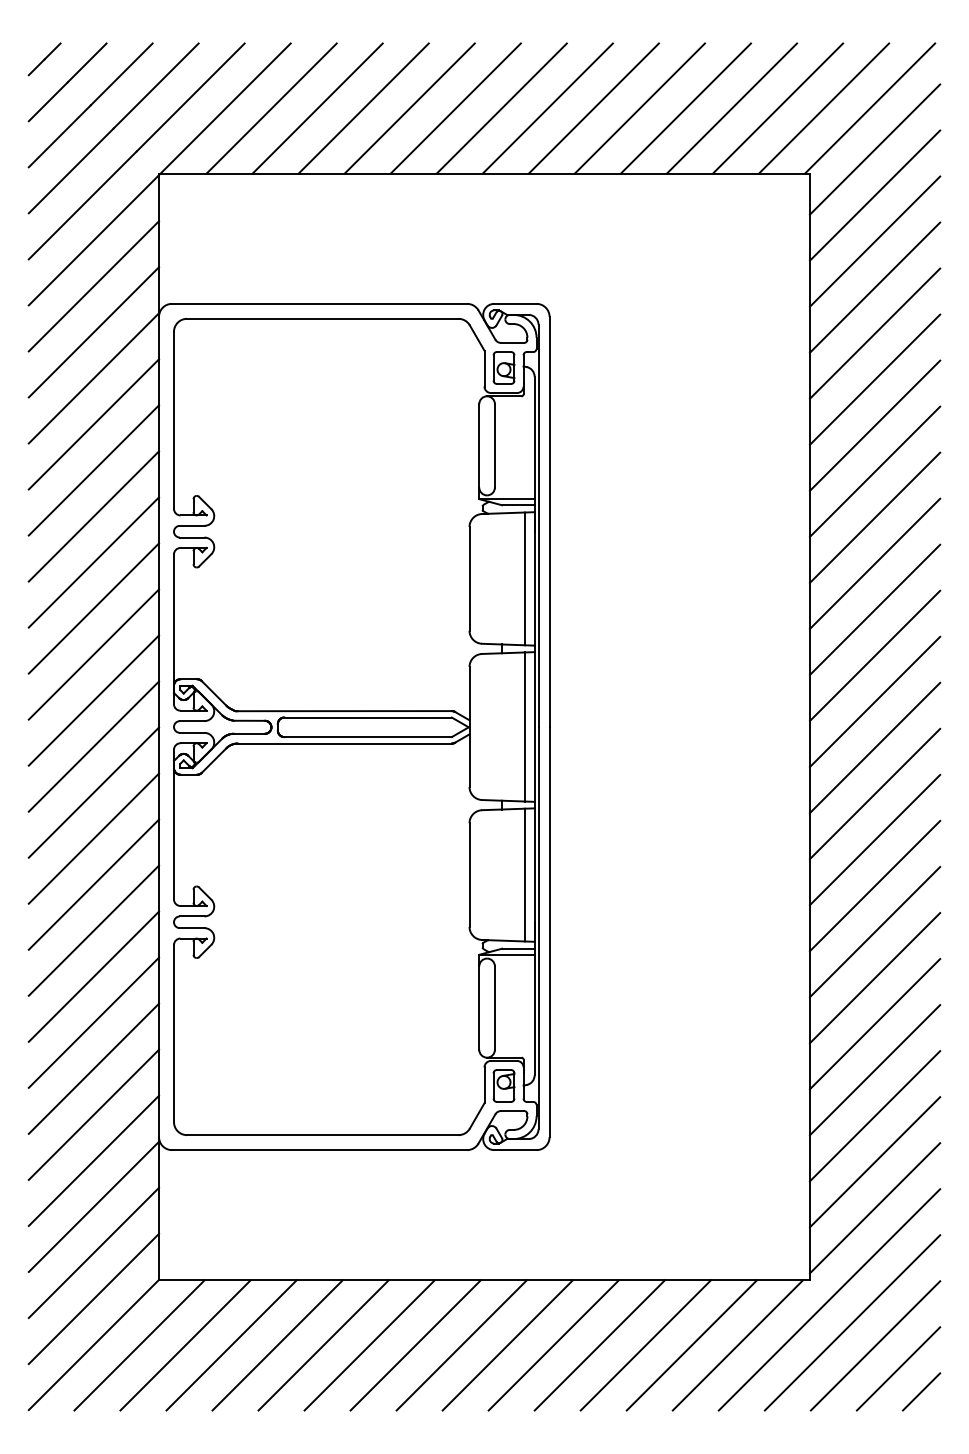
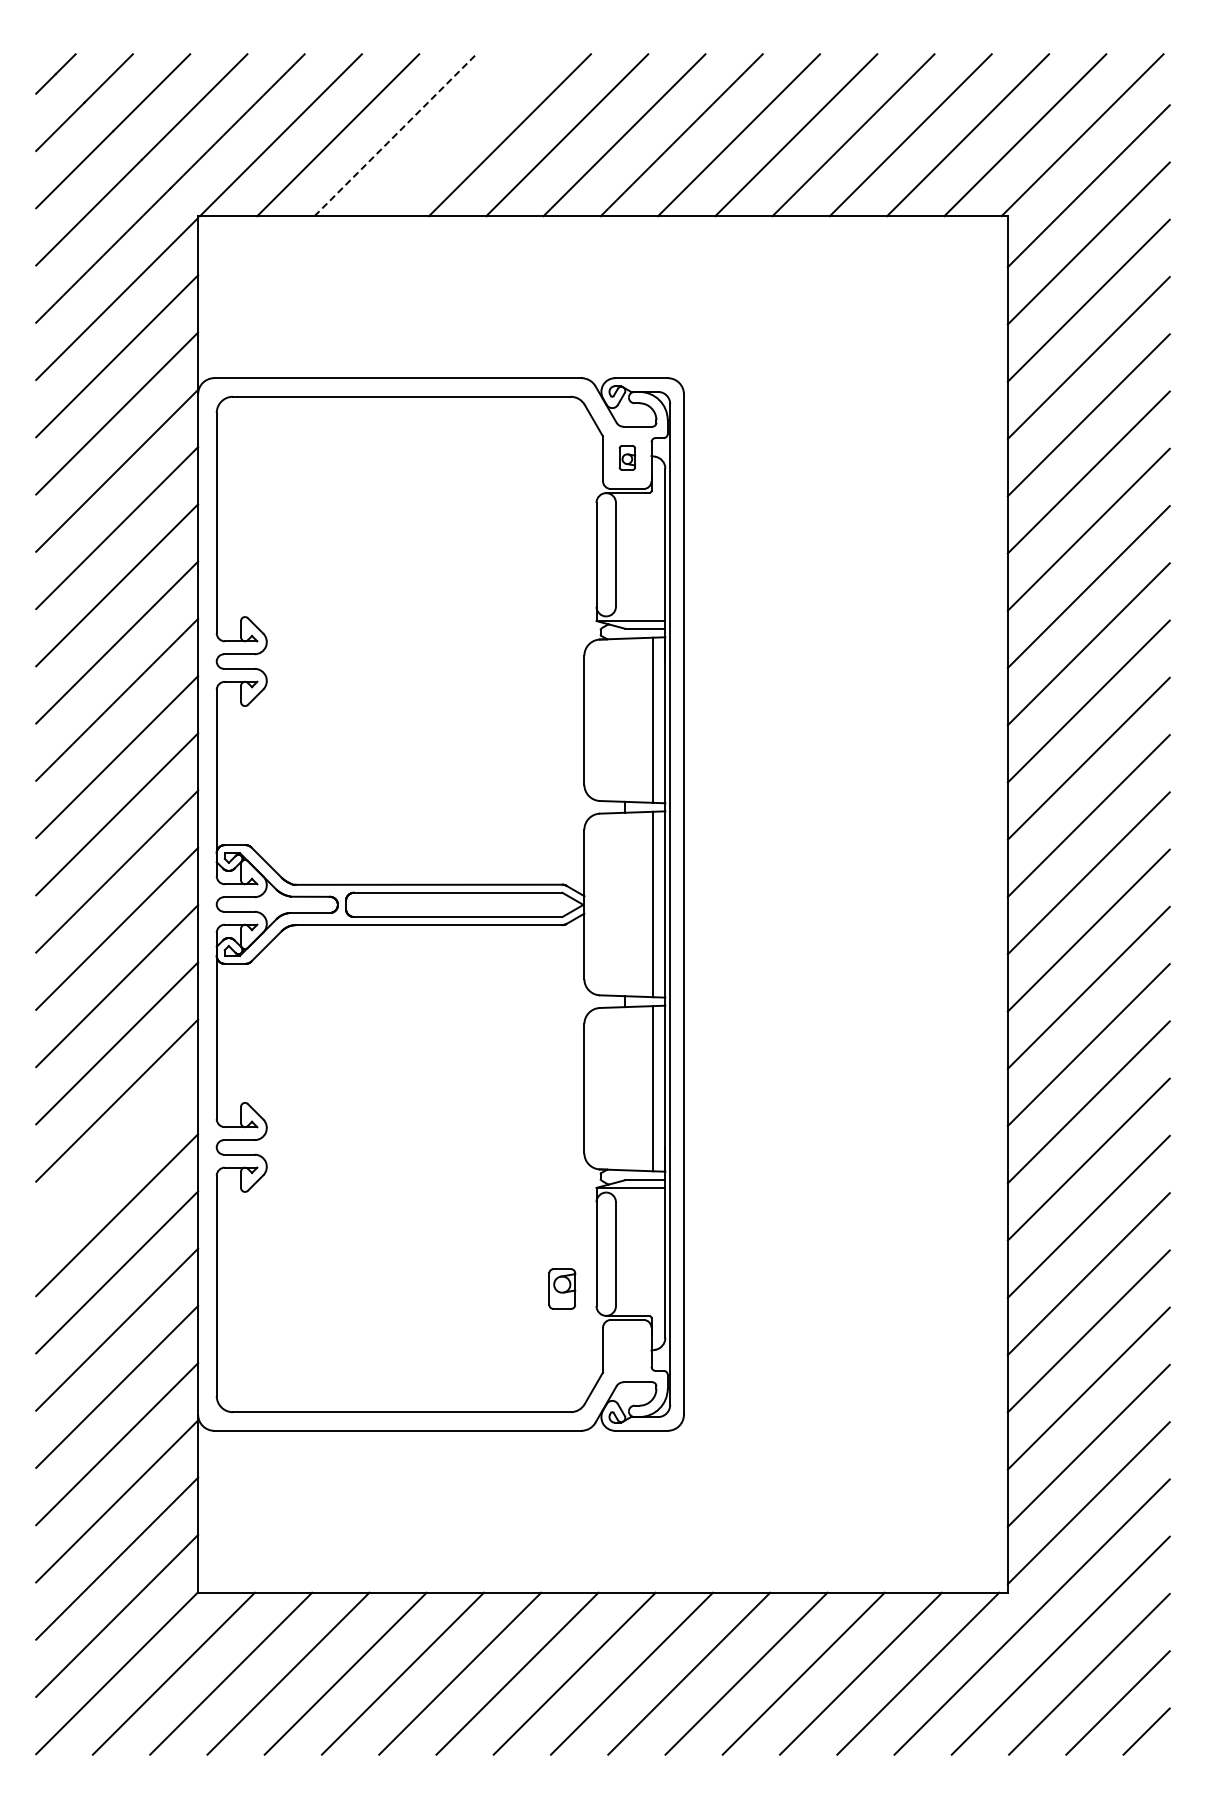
line: (317, 108) -> (395, 135), solid -> dashed
line: (363, 108) -> (452, 135), removed
part: (504, 367) -> (627, 457), size x0.6
line: (94, 930) -> (117, 1157), removed
part: (504, 1085) -> (562, 1288), moved

